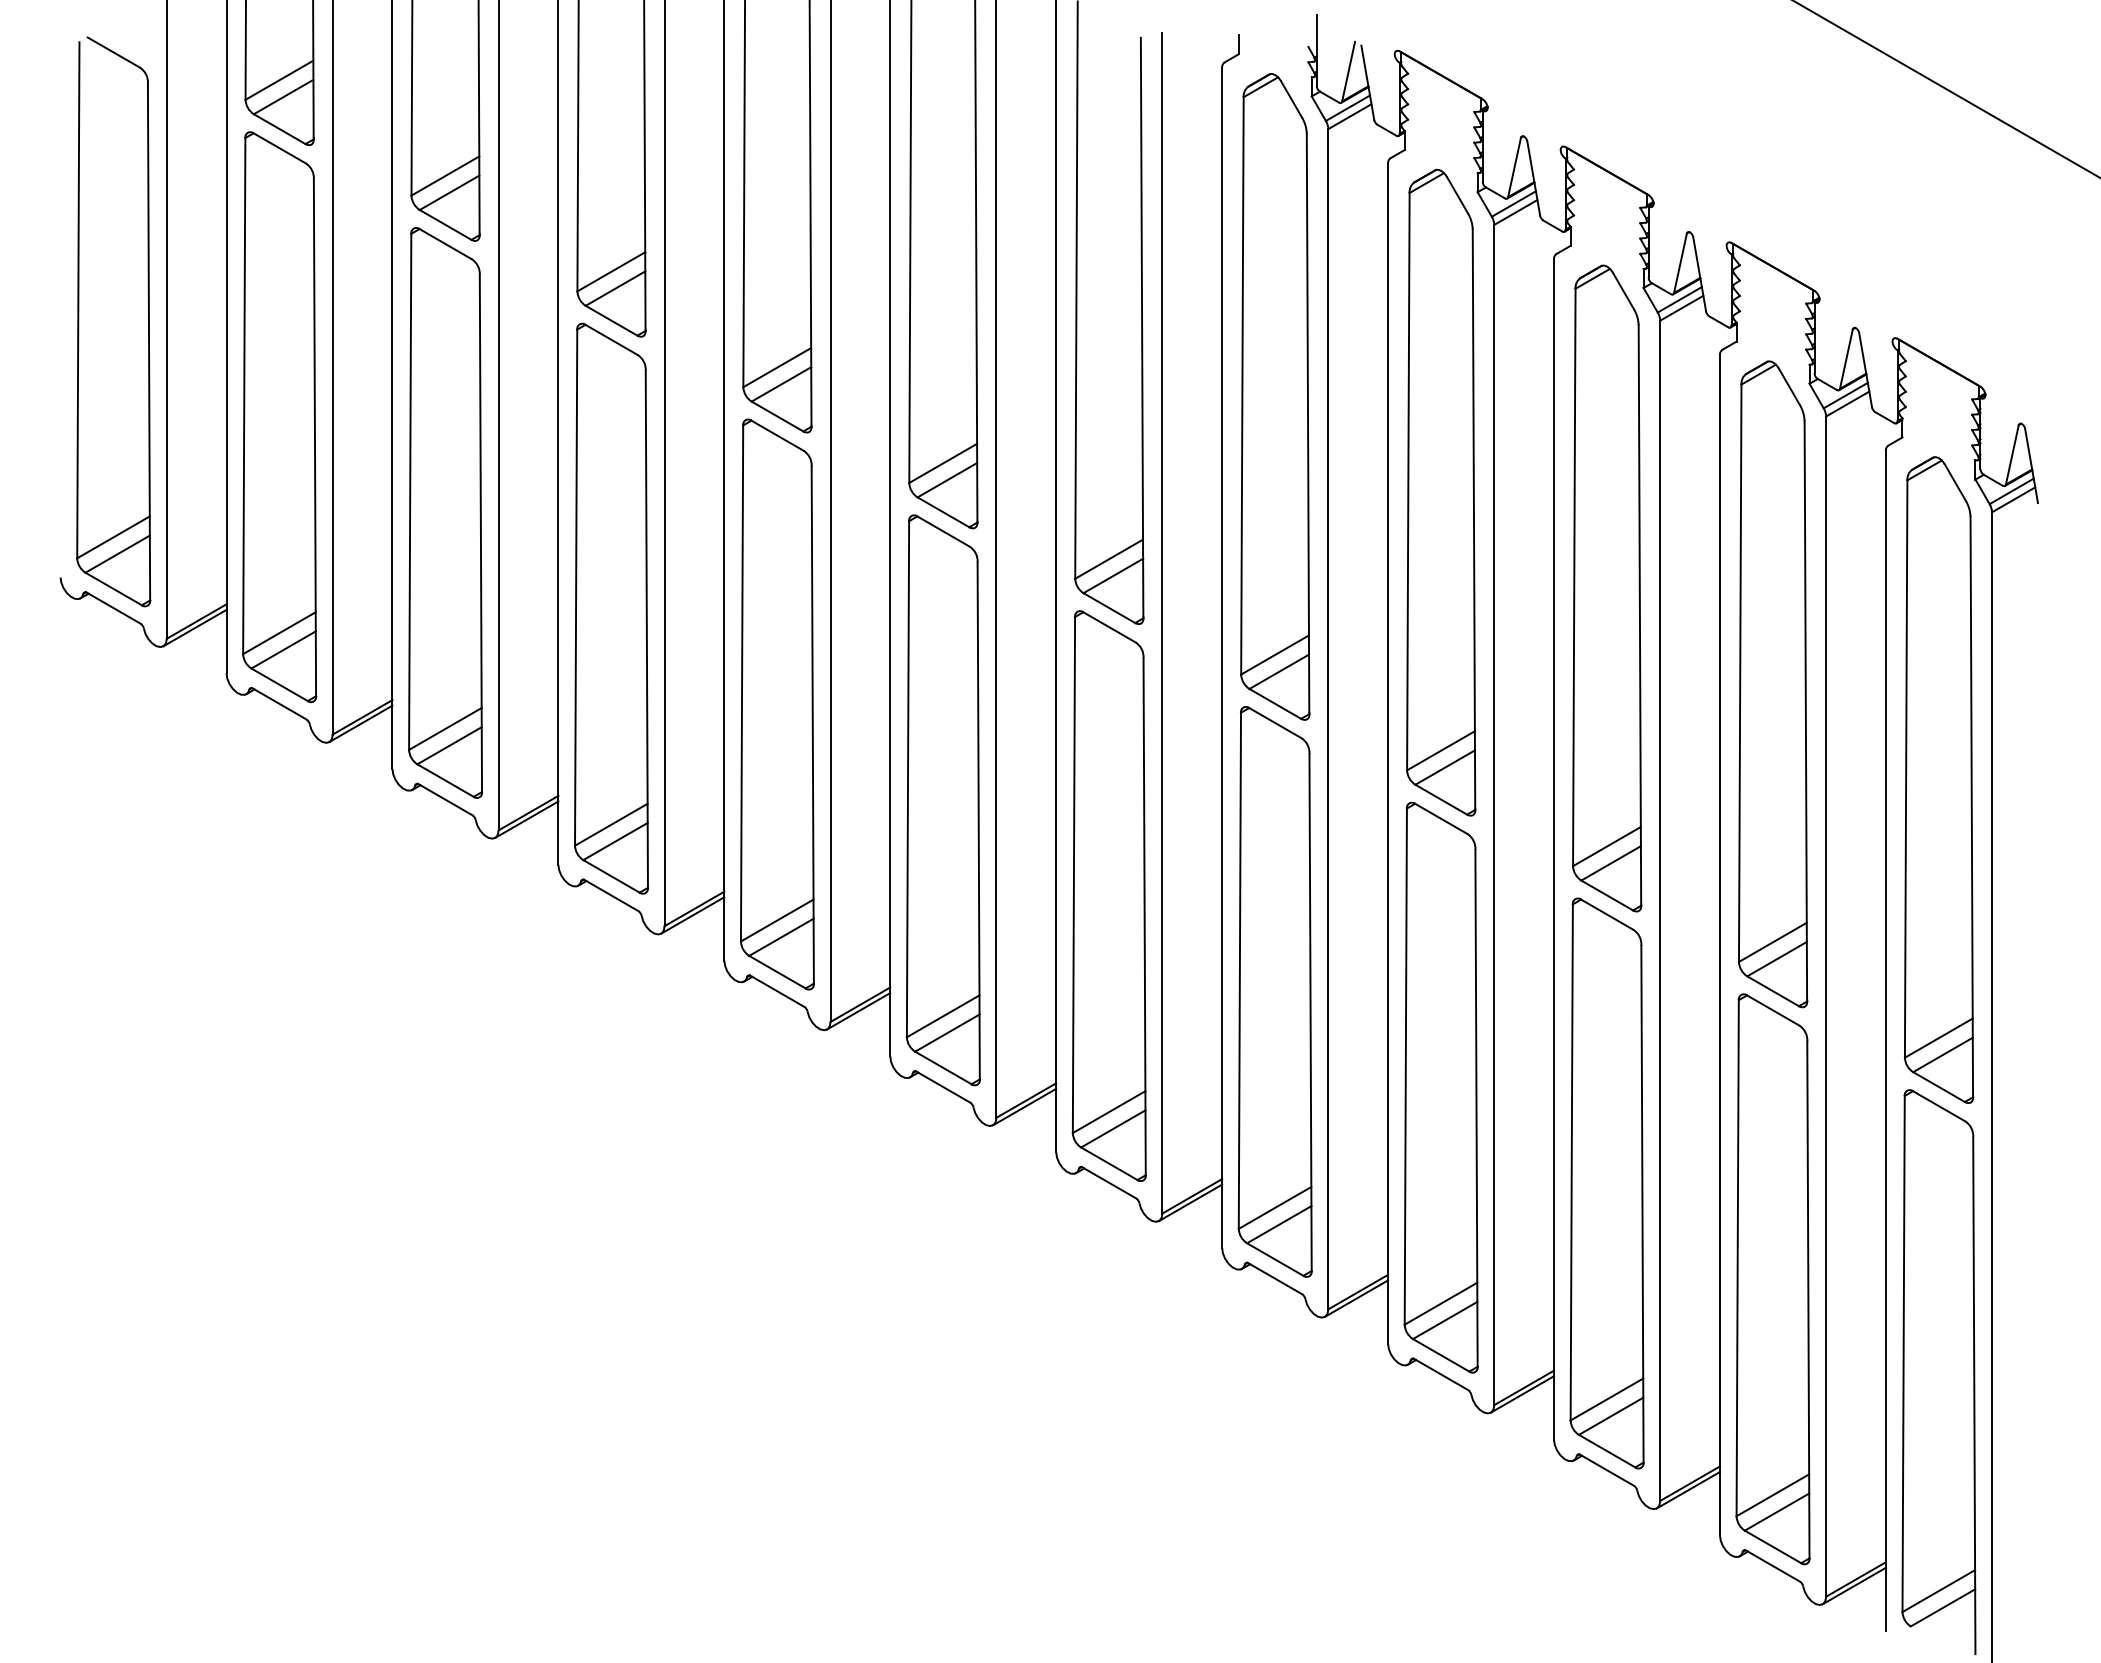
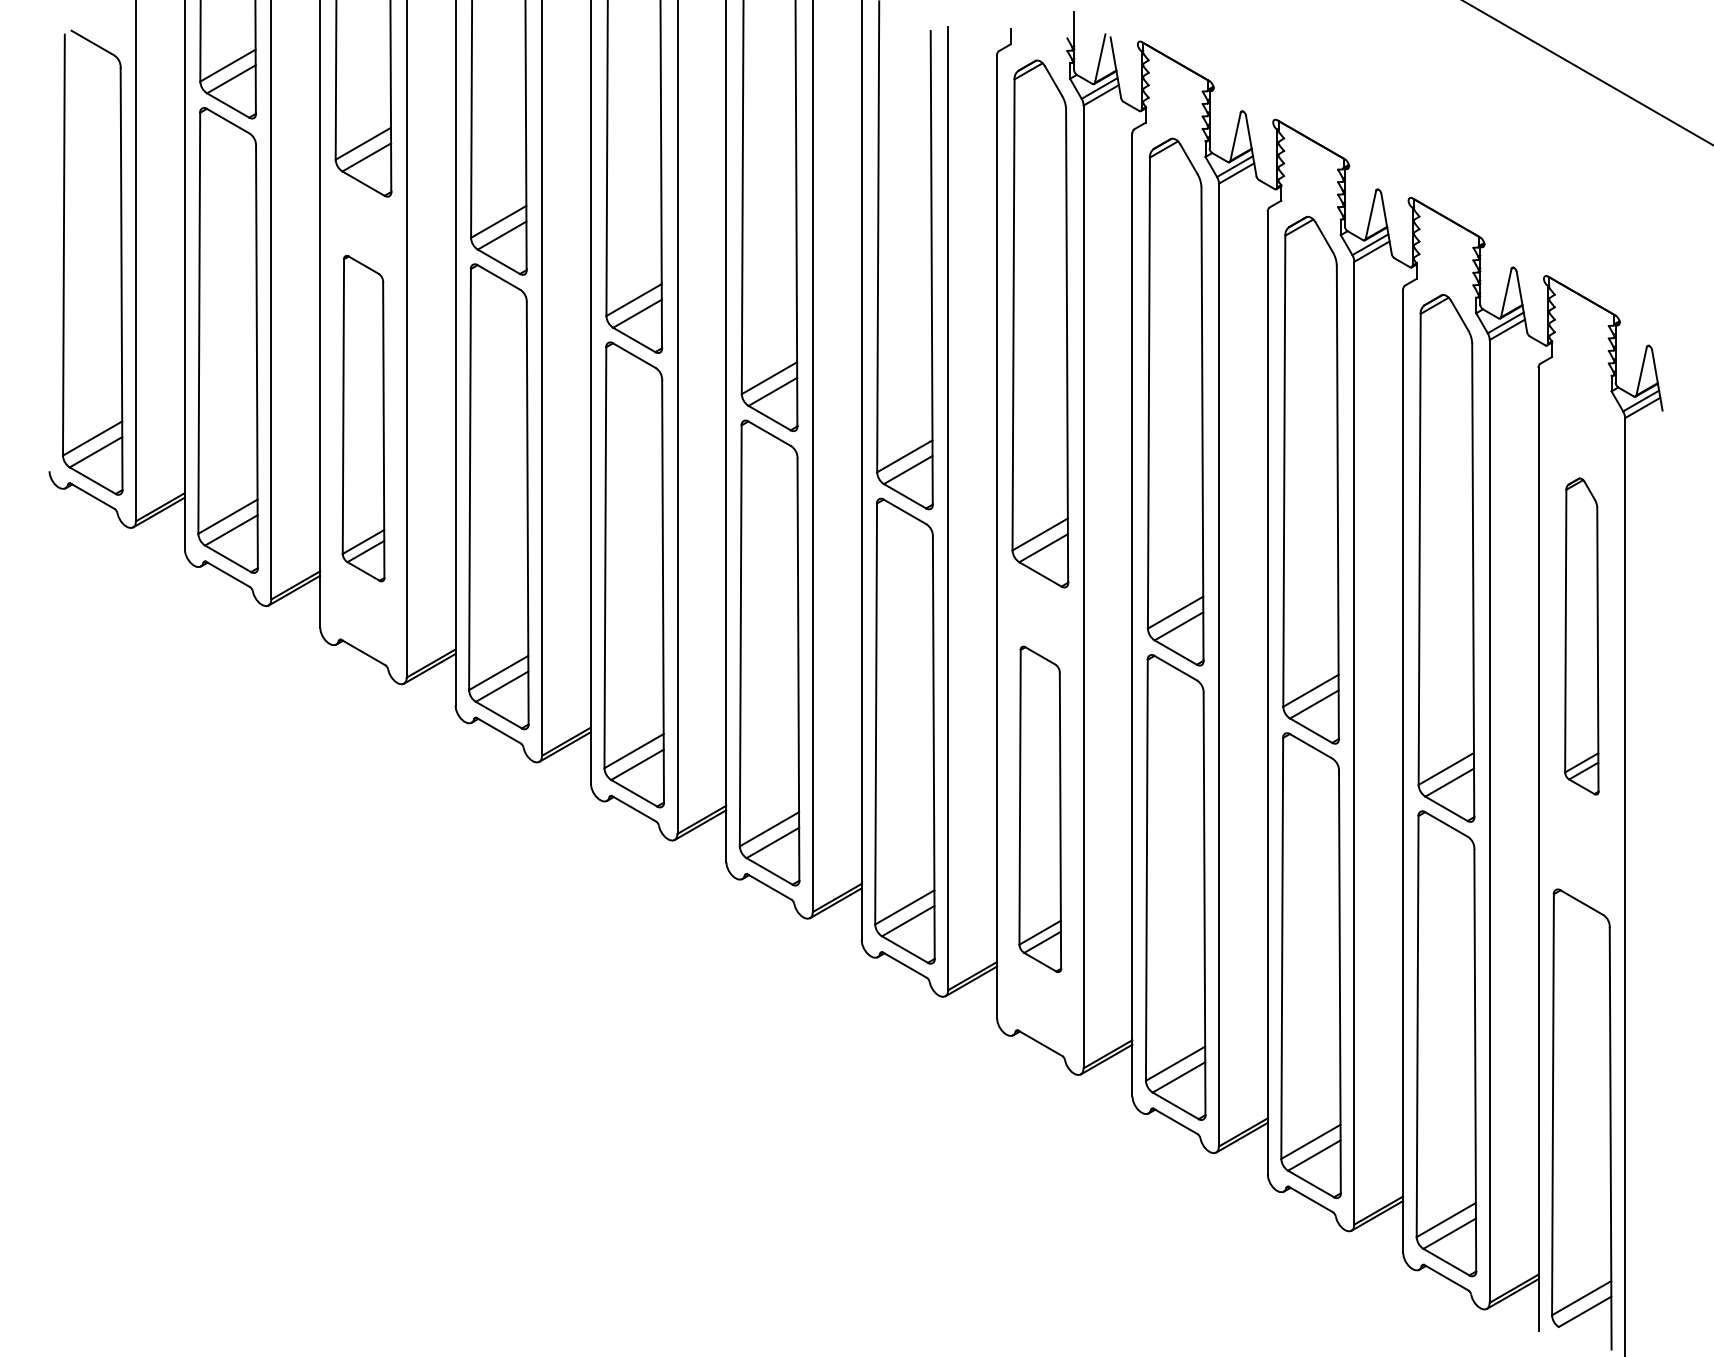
part: (445, 512) -> (363, 418), size x0.7
part: (1938, 779) -> (1581, 636), size x0.6
part: (1274, 991) -> (1039, 809), size x0.7

